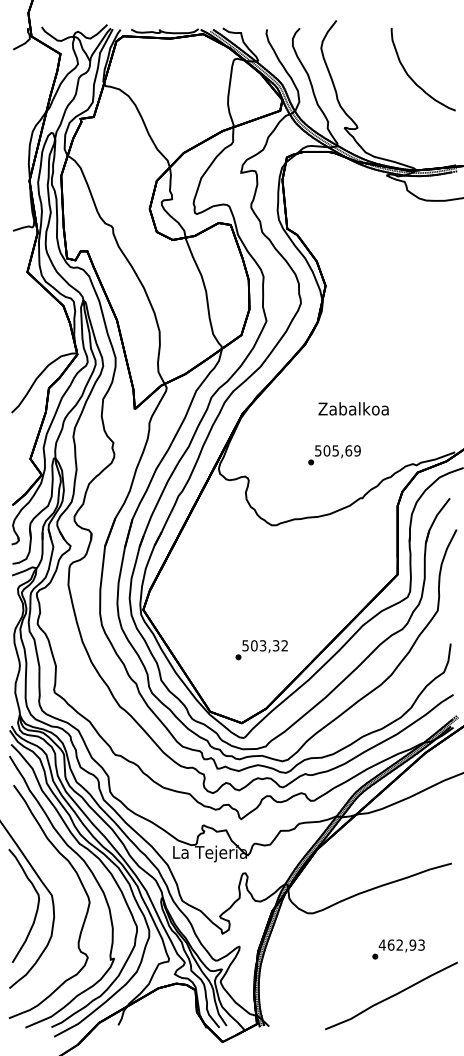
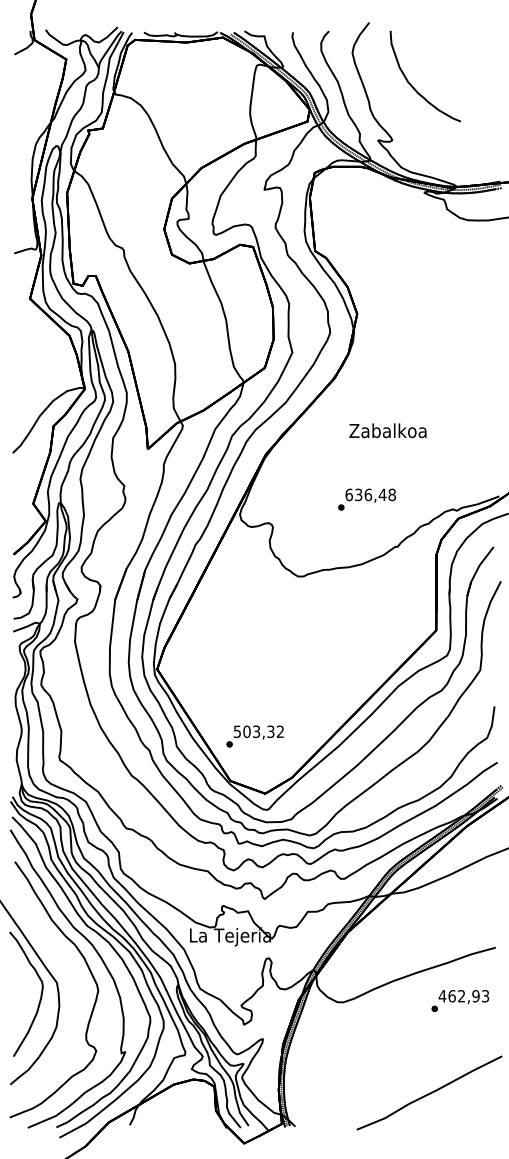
part: (412, 78) -> (413, 86), moved
text: (353, 408) -> (387, 430), moved
text: (337, 450) -> (370, 494), 505,69 -> 636,48
text: (261, 650) -> (254, 736), moved
text: (398, 949) -> (460, 1000), moved

